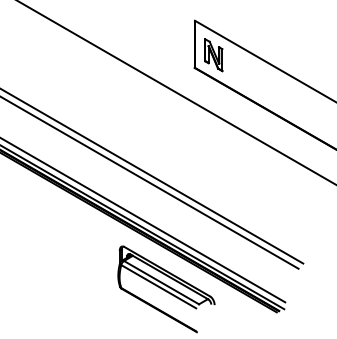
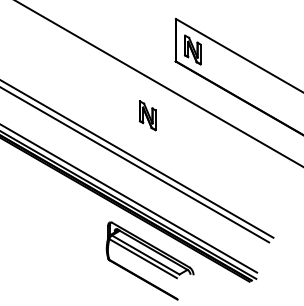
part: (163, 128) -> (147, 116), added

